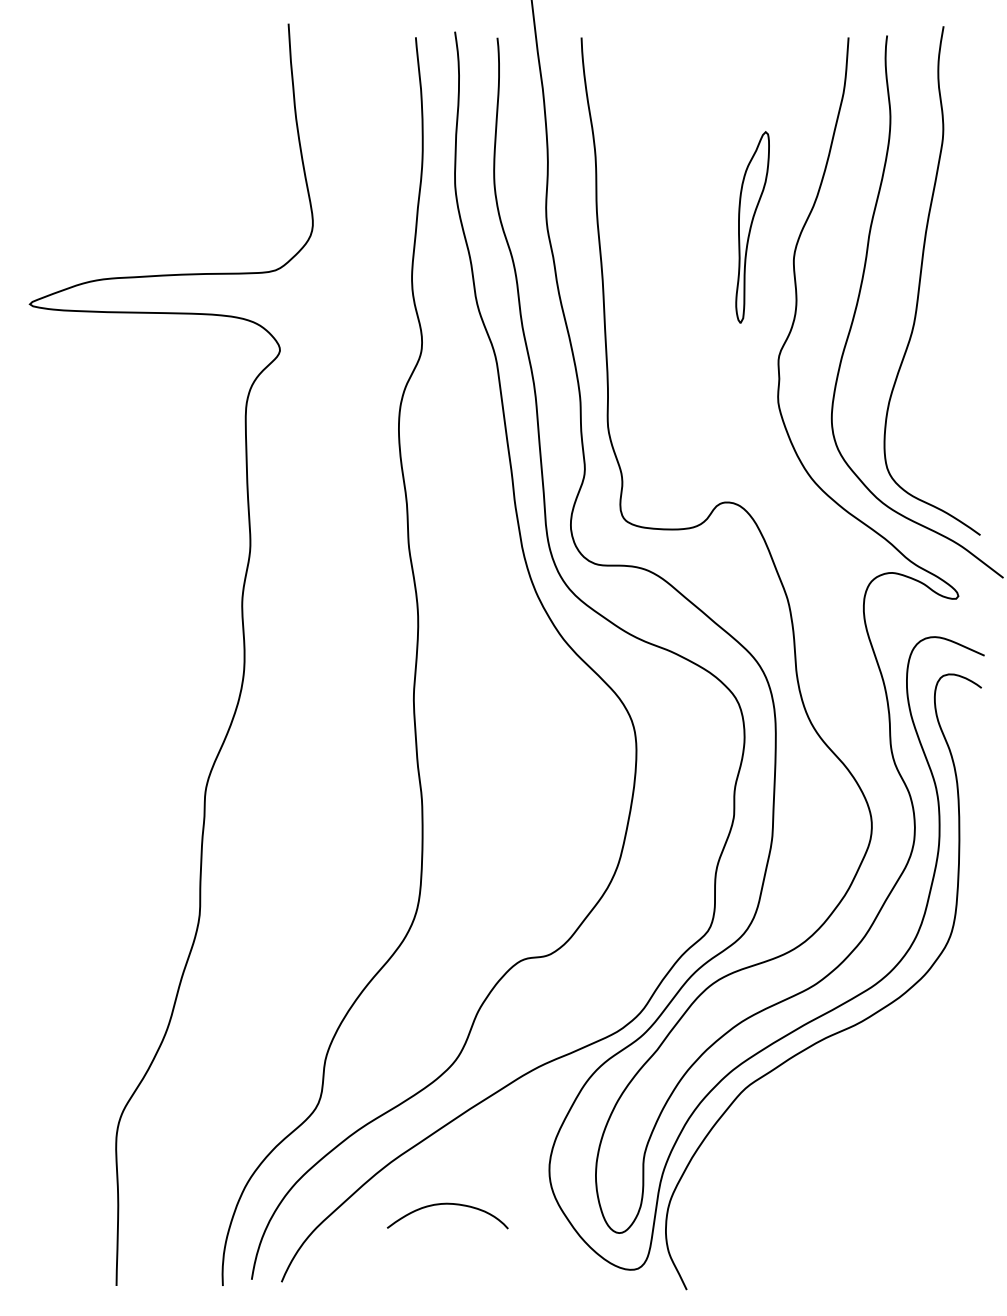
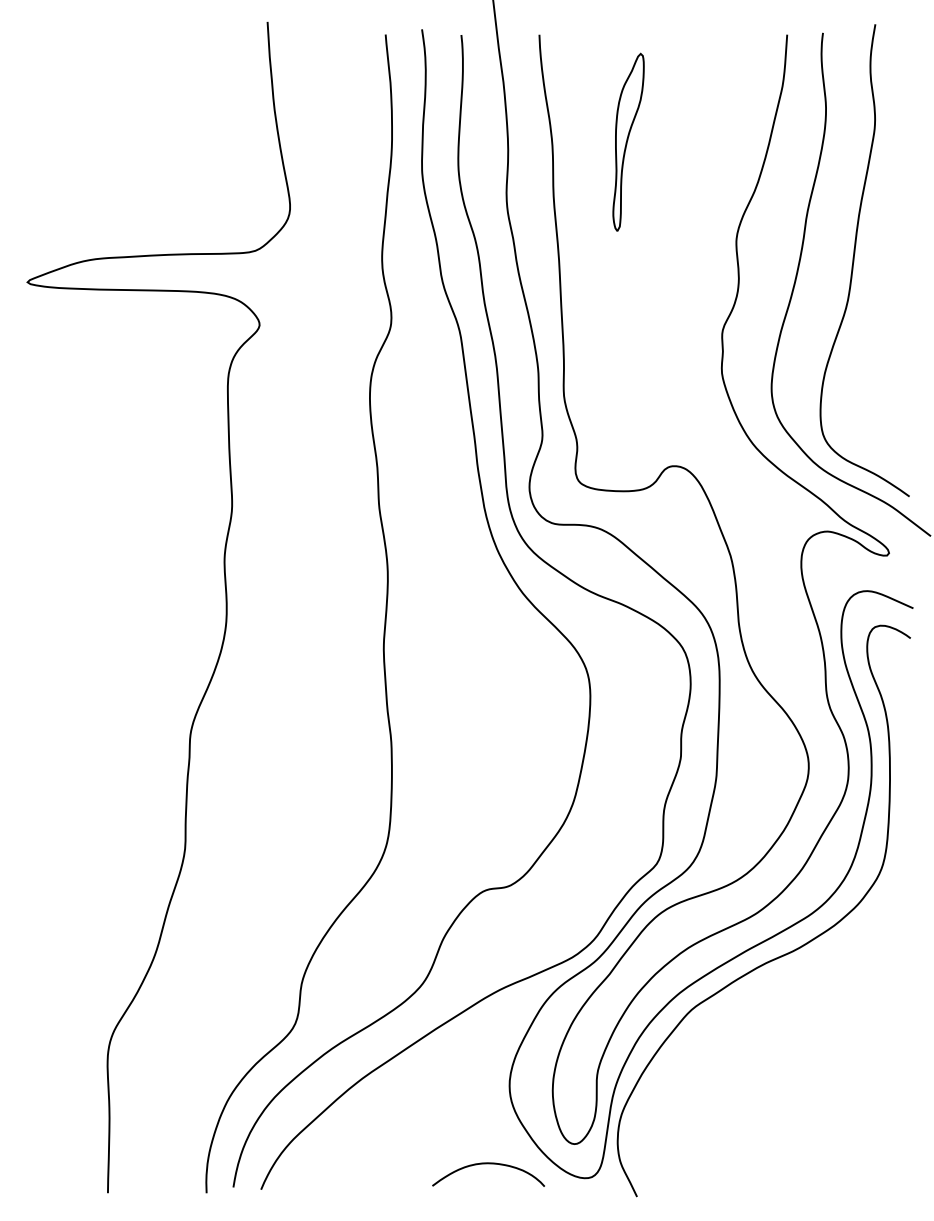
part: (752, 227) -> (628, 142), moved
curve: (447, 1204) -> (488, 1163), moved

